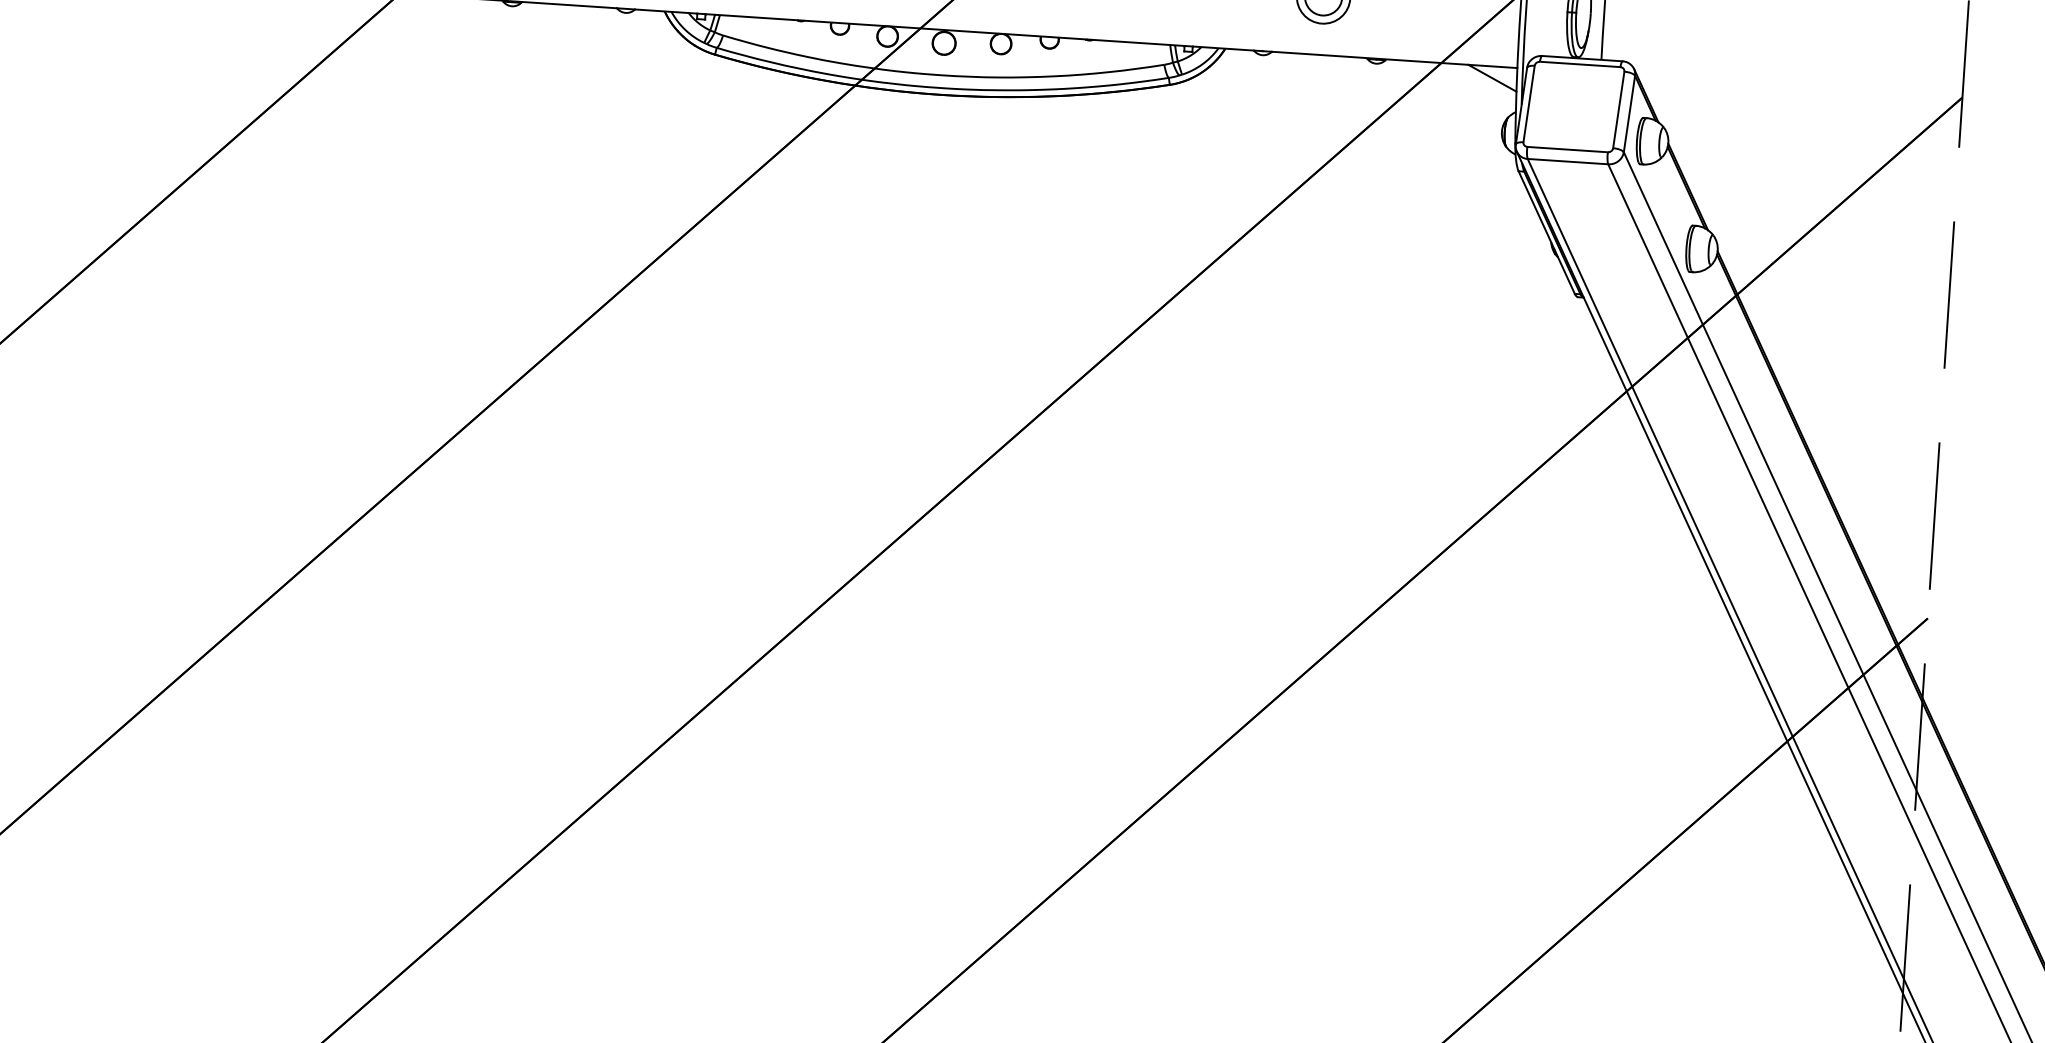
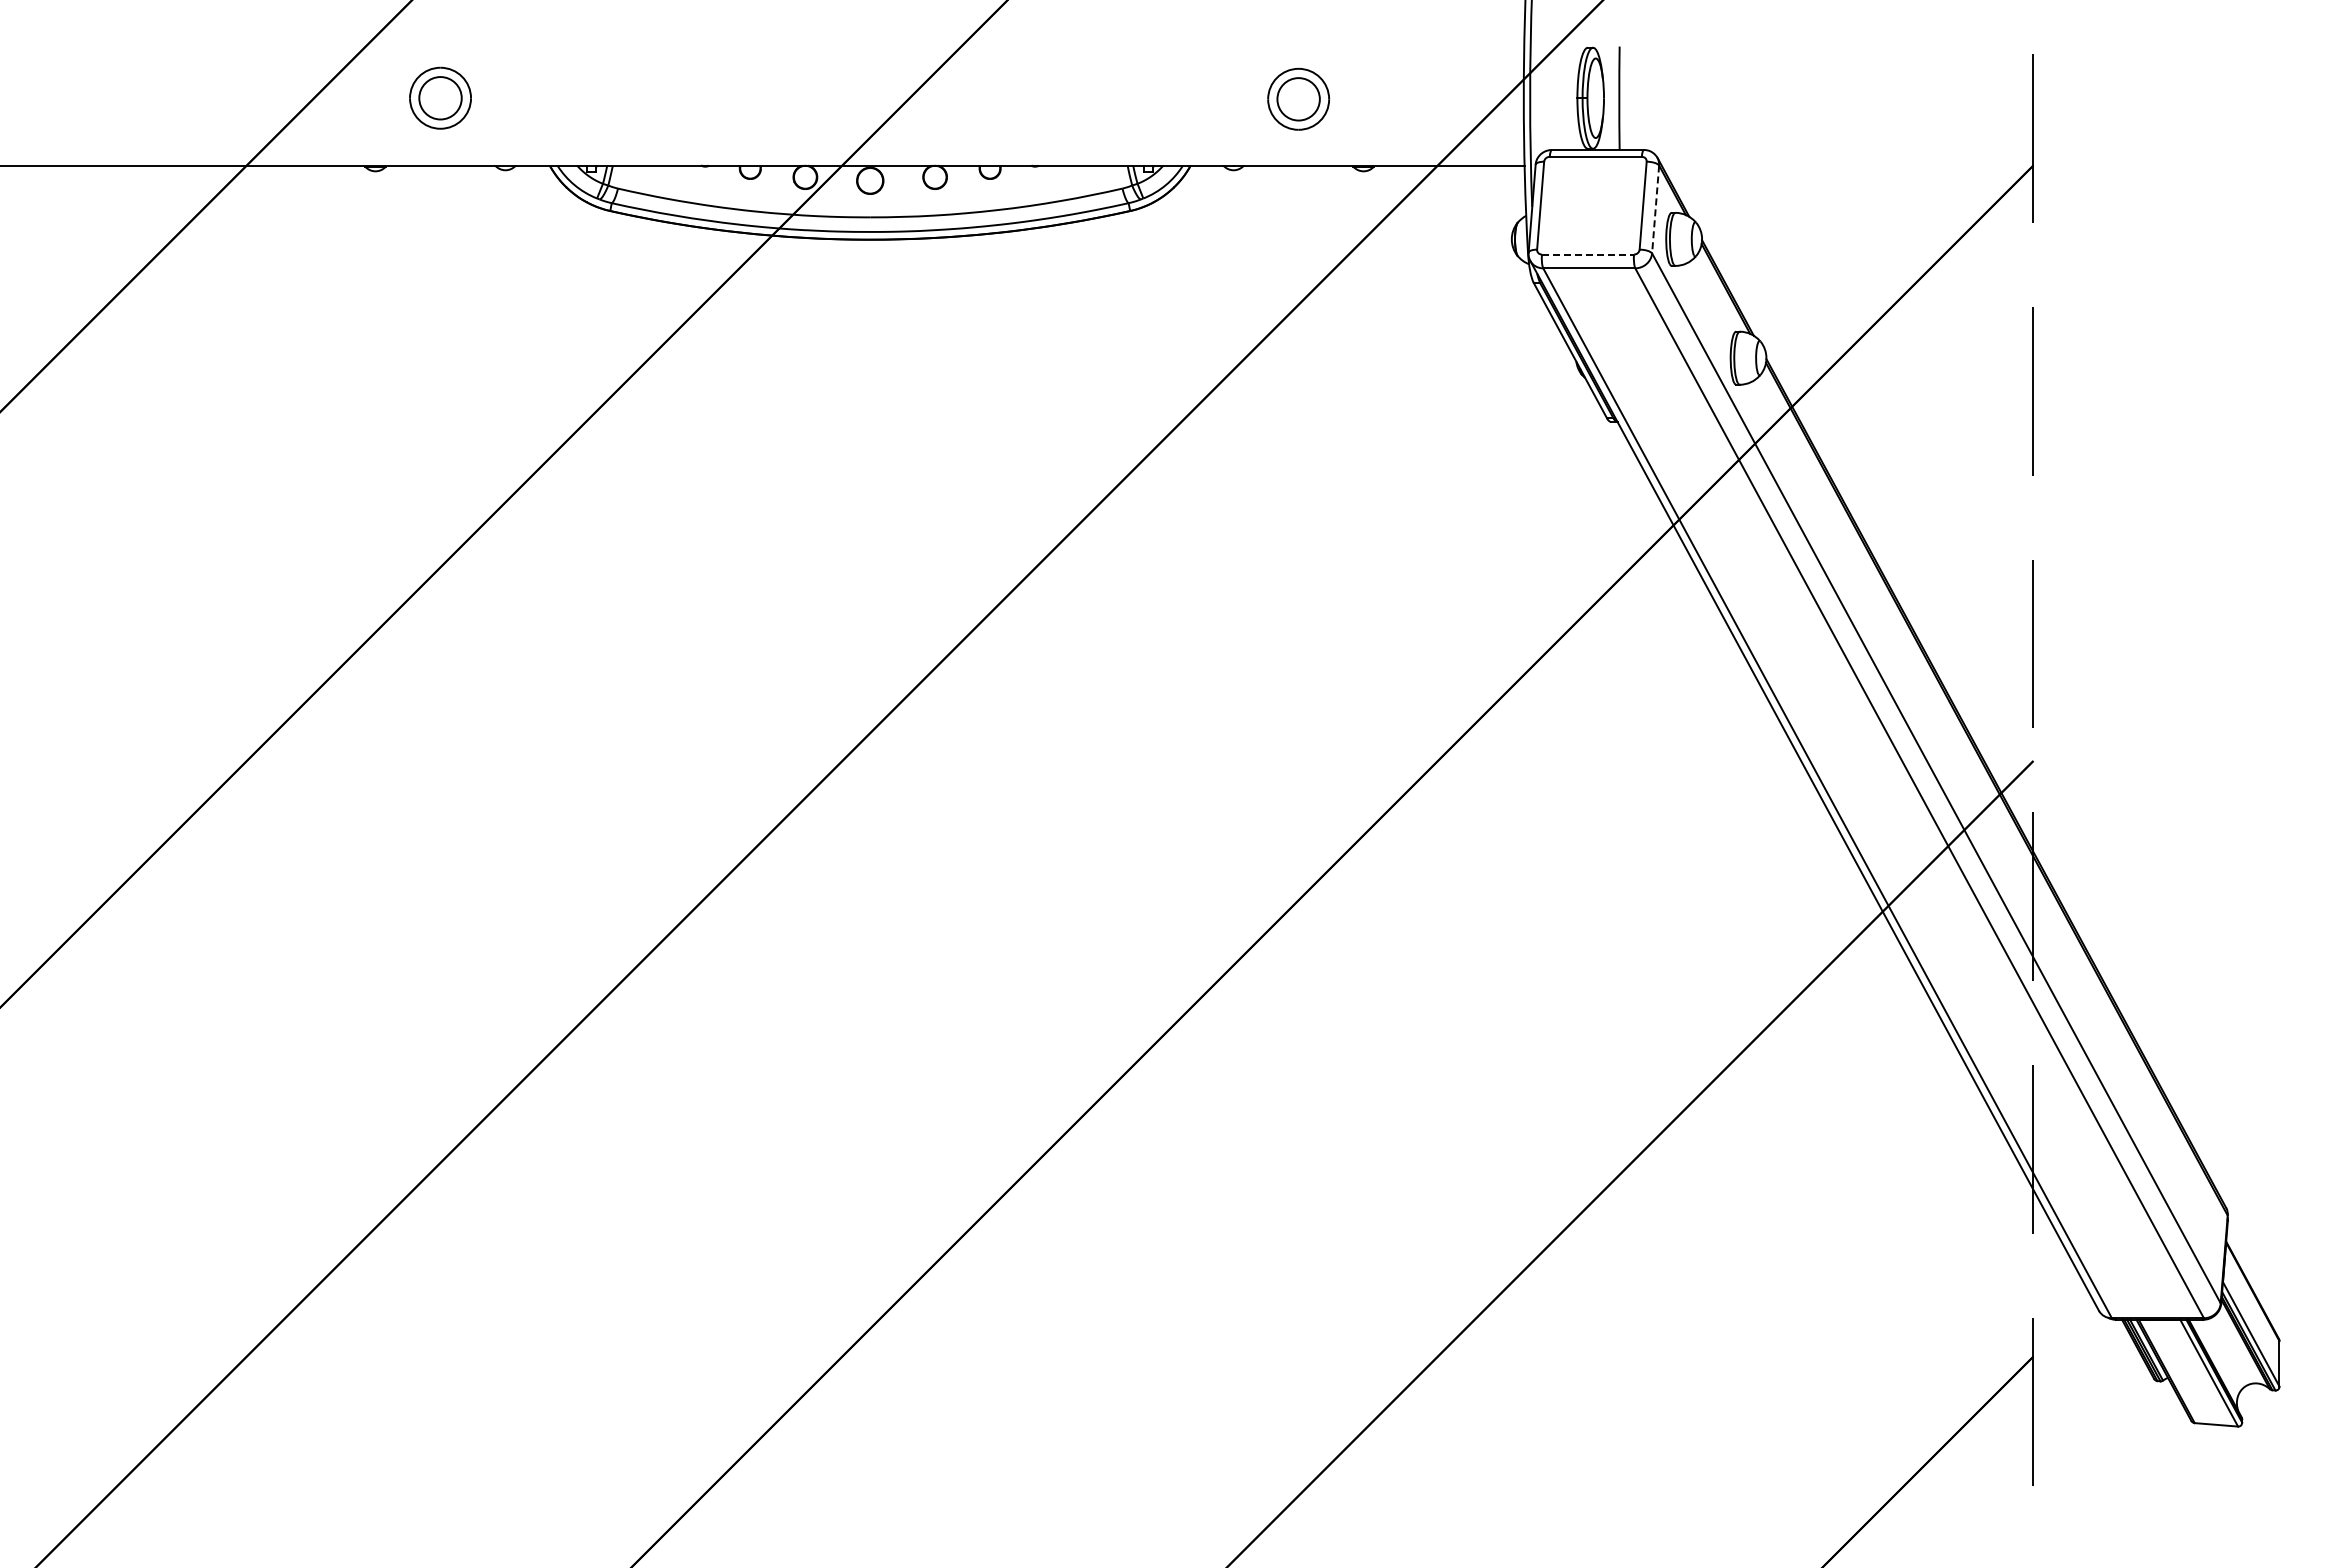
line: (1492, 77) -> (1496, 178), removed
line: (1629, 114) -> (1655, 209), solid -> dashed
line: (1568, 149) -> (1588, 254), solid -> dashed

